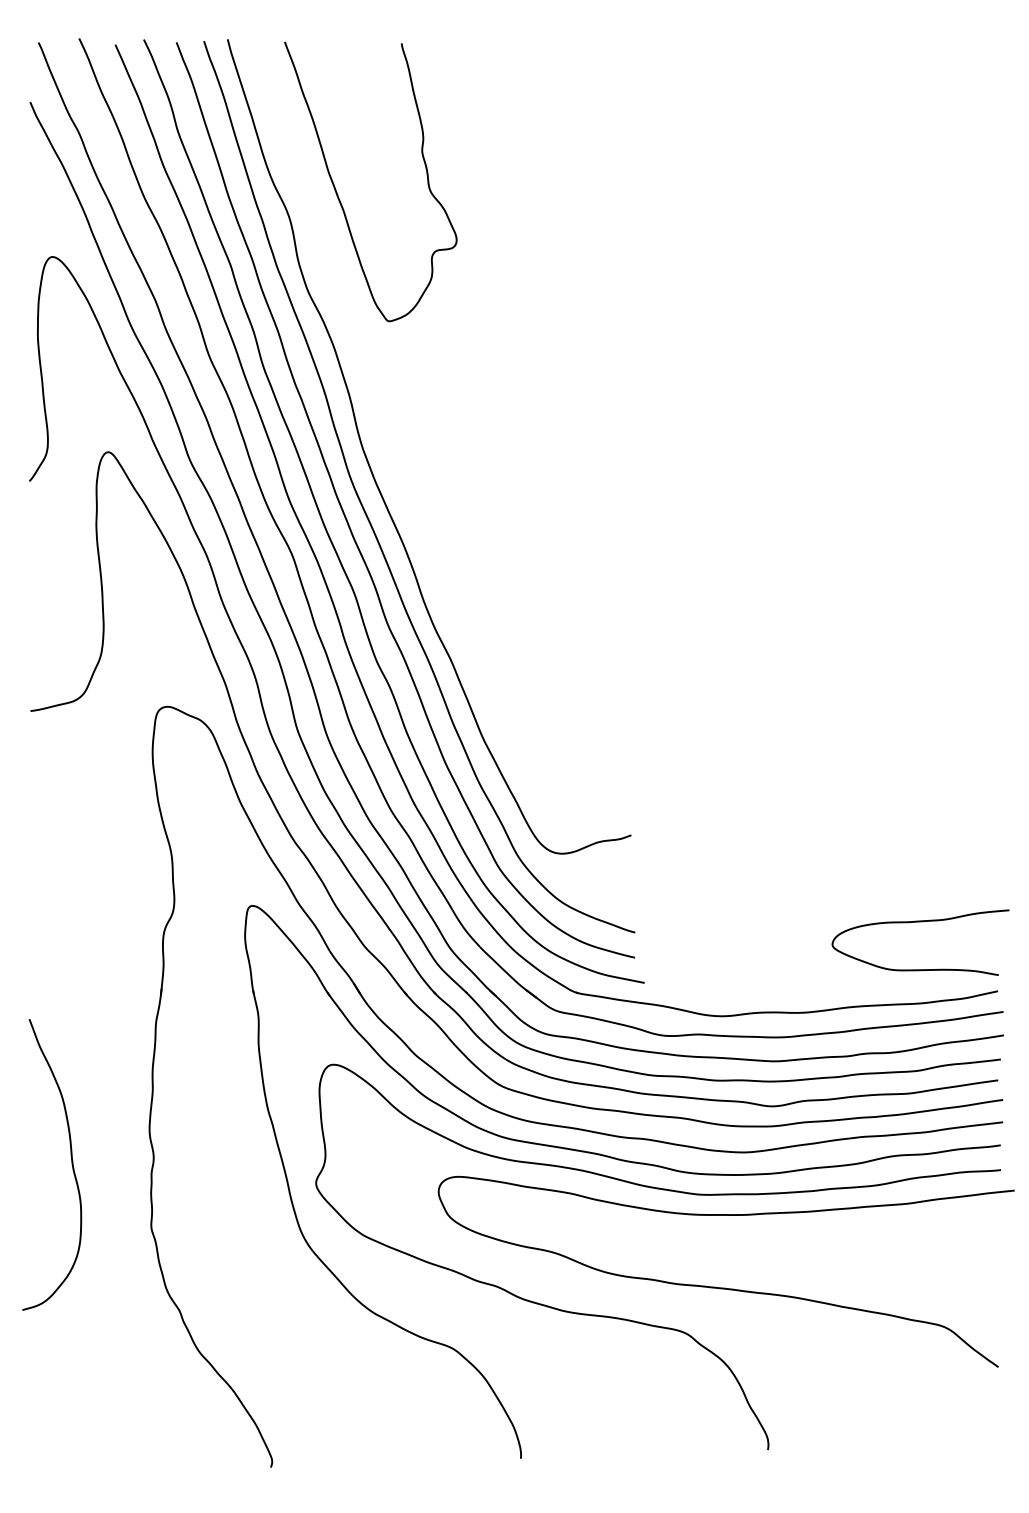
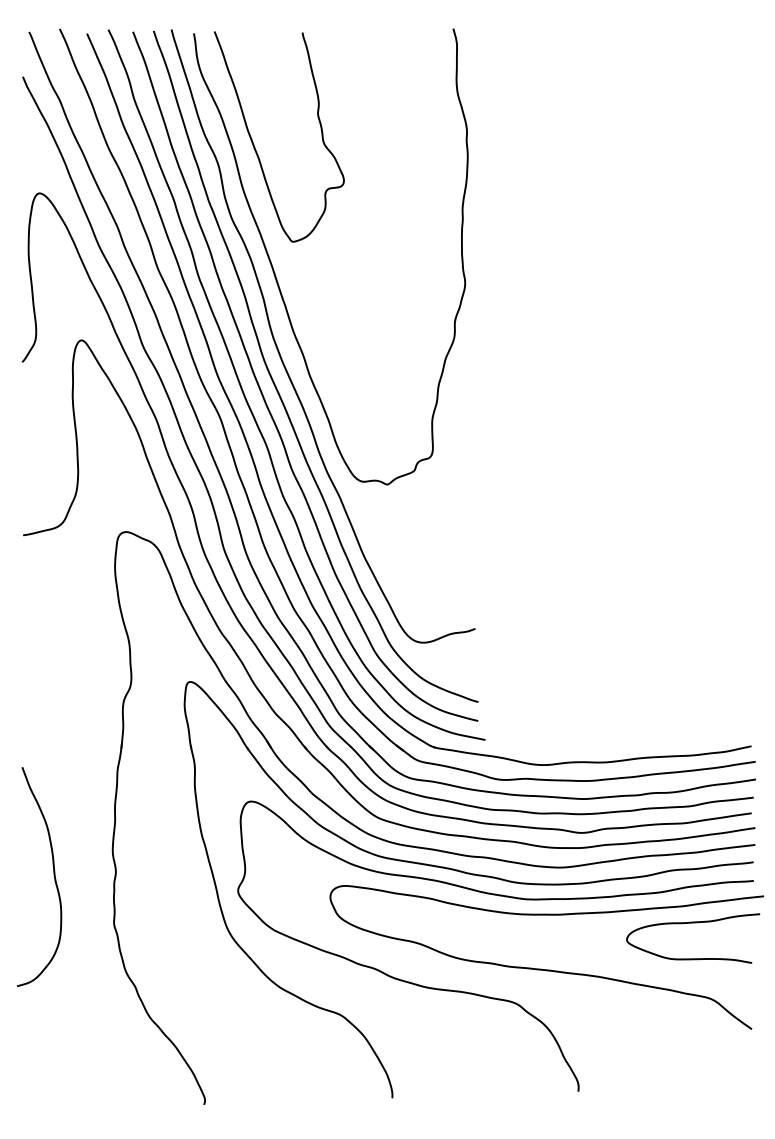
curve: (366, 366) -> (276, 275), added
curve: (920, 922) -> (693, 923), moved

